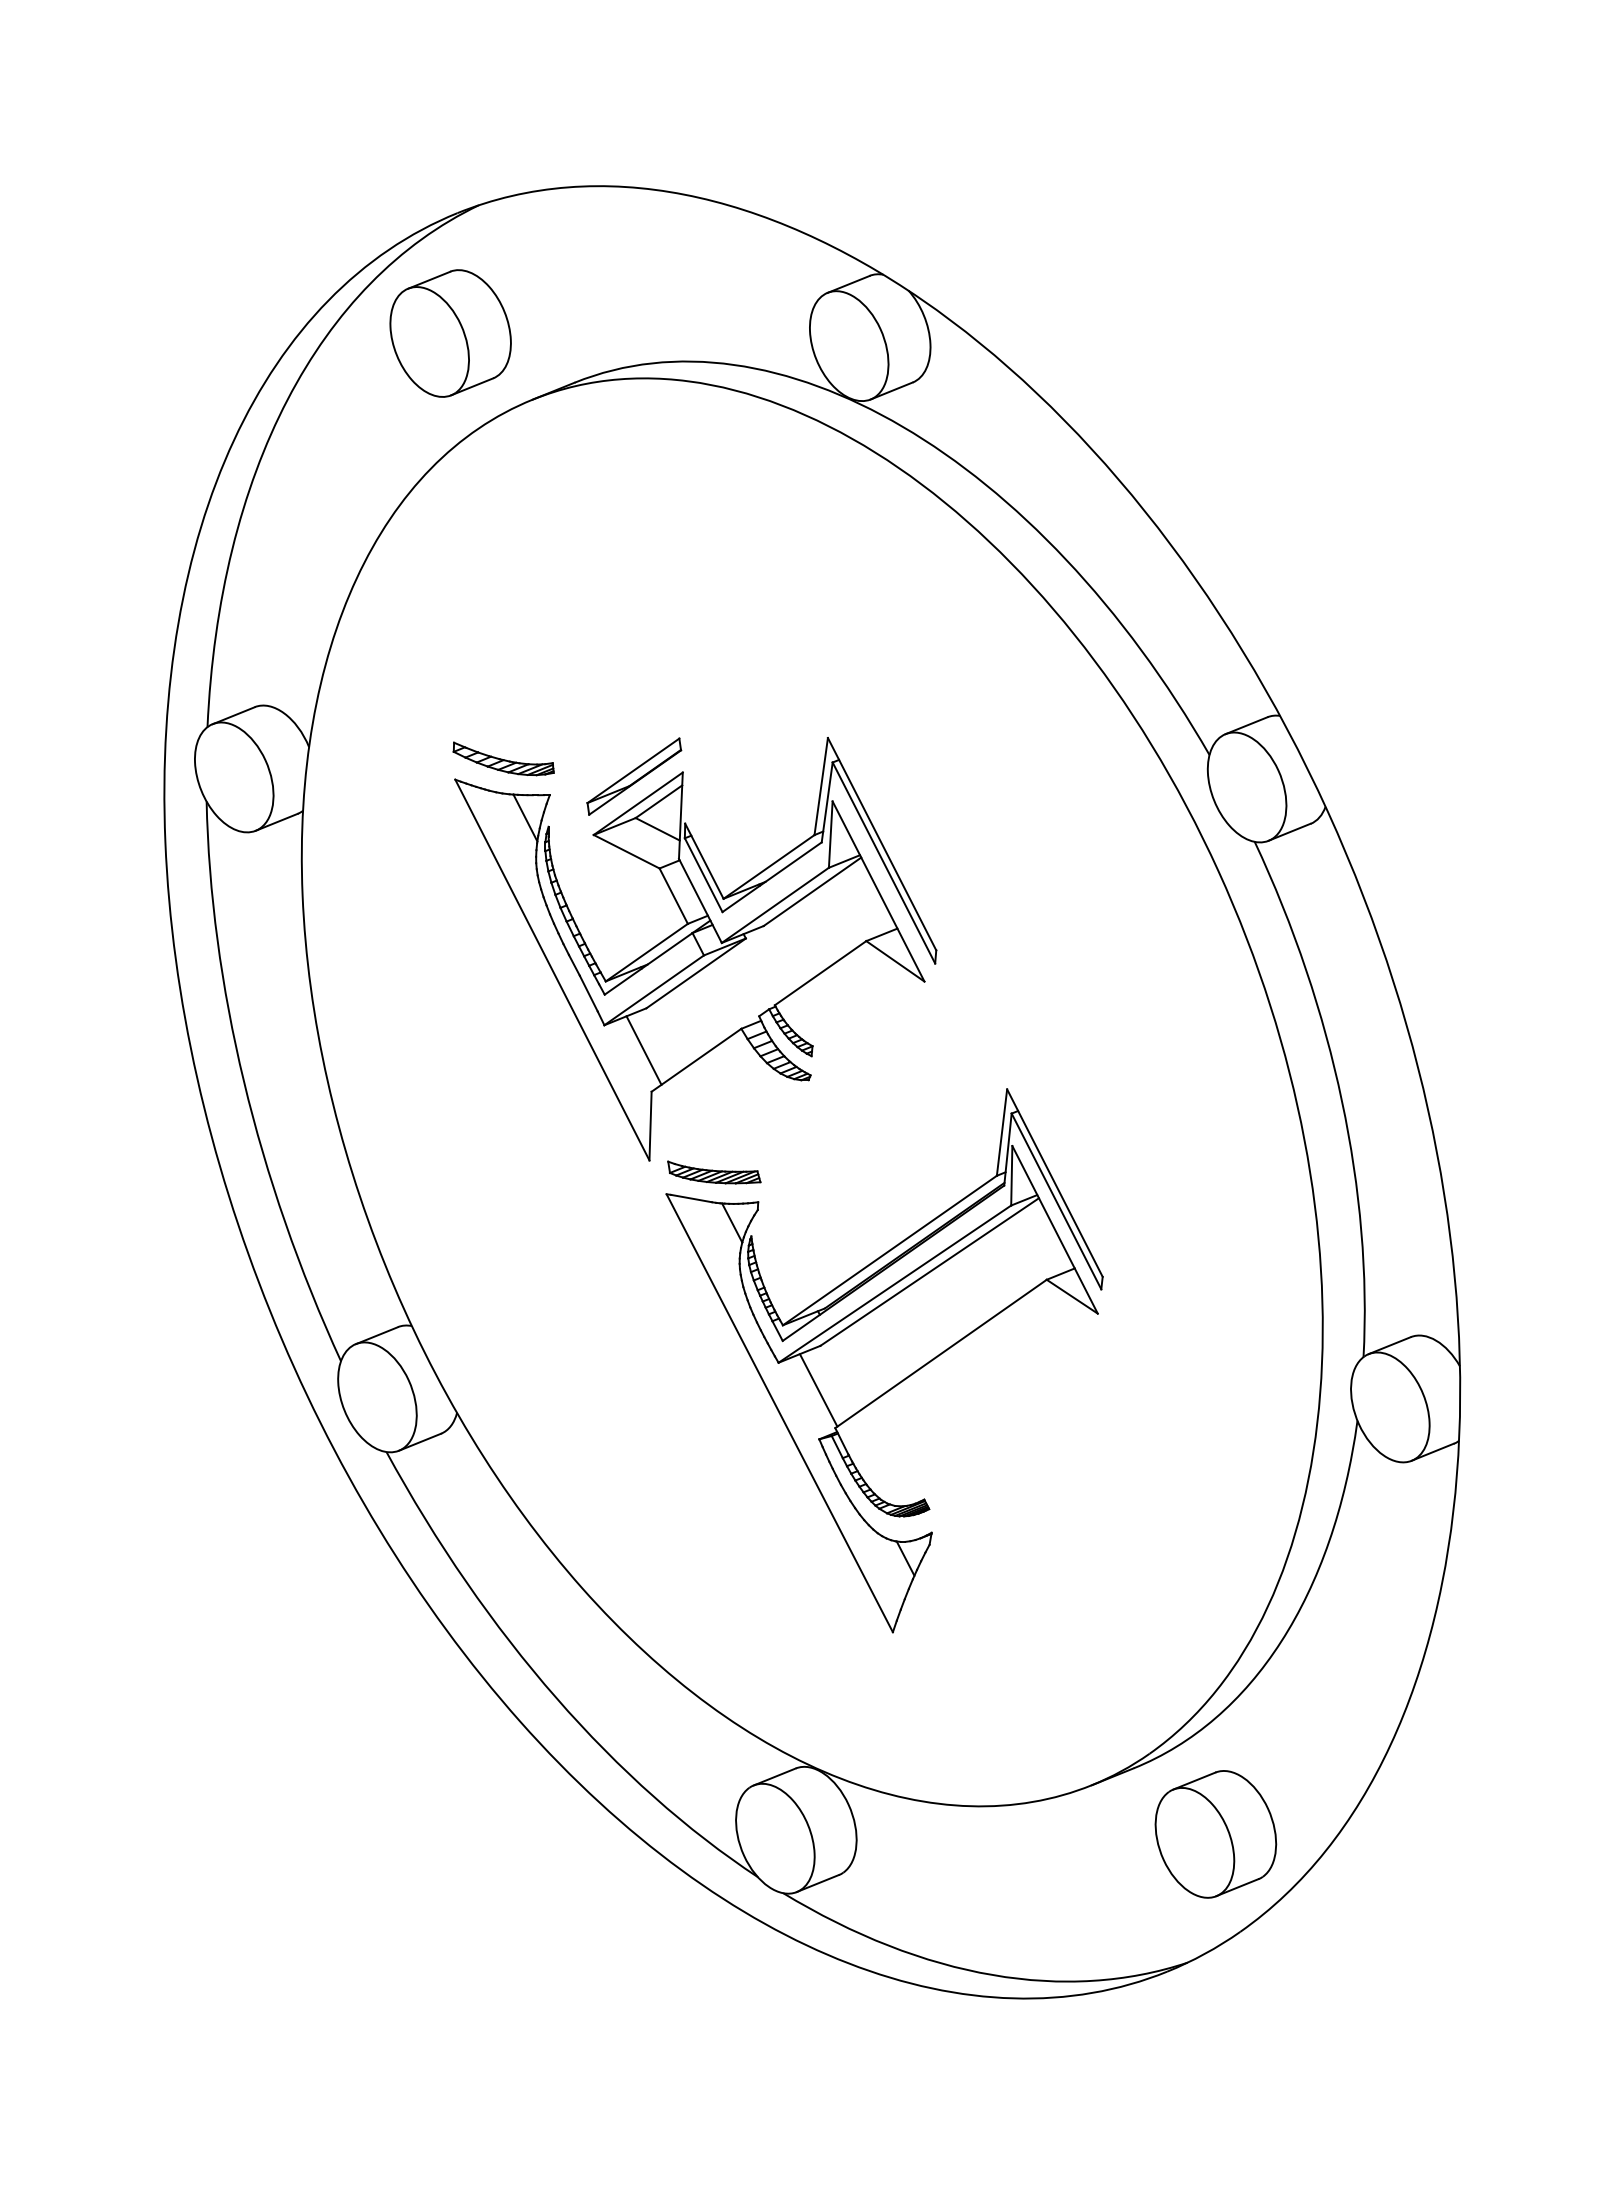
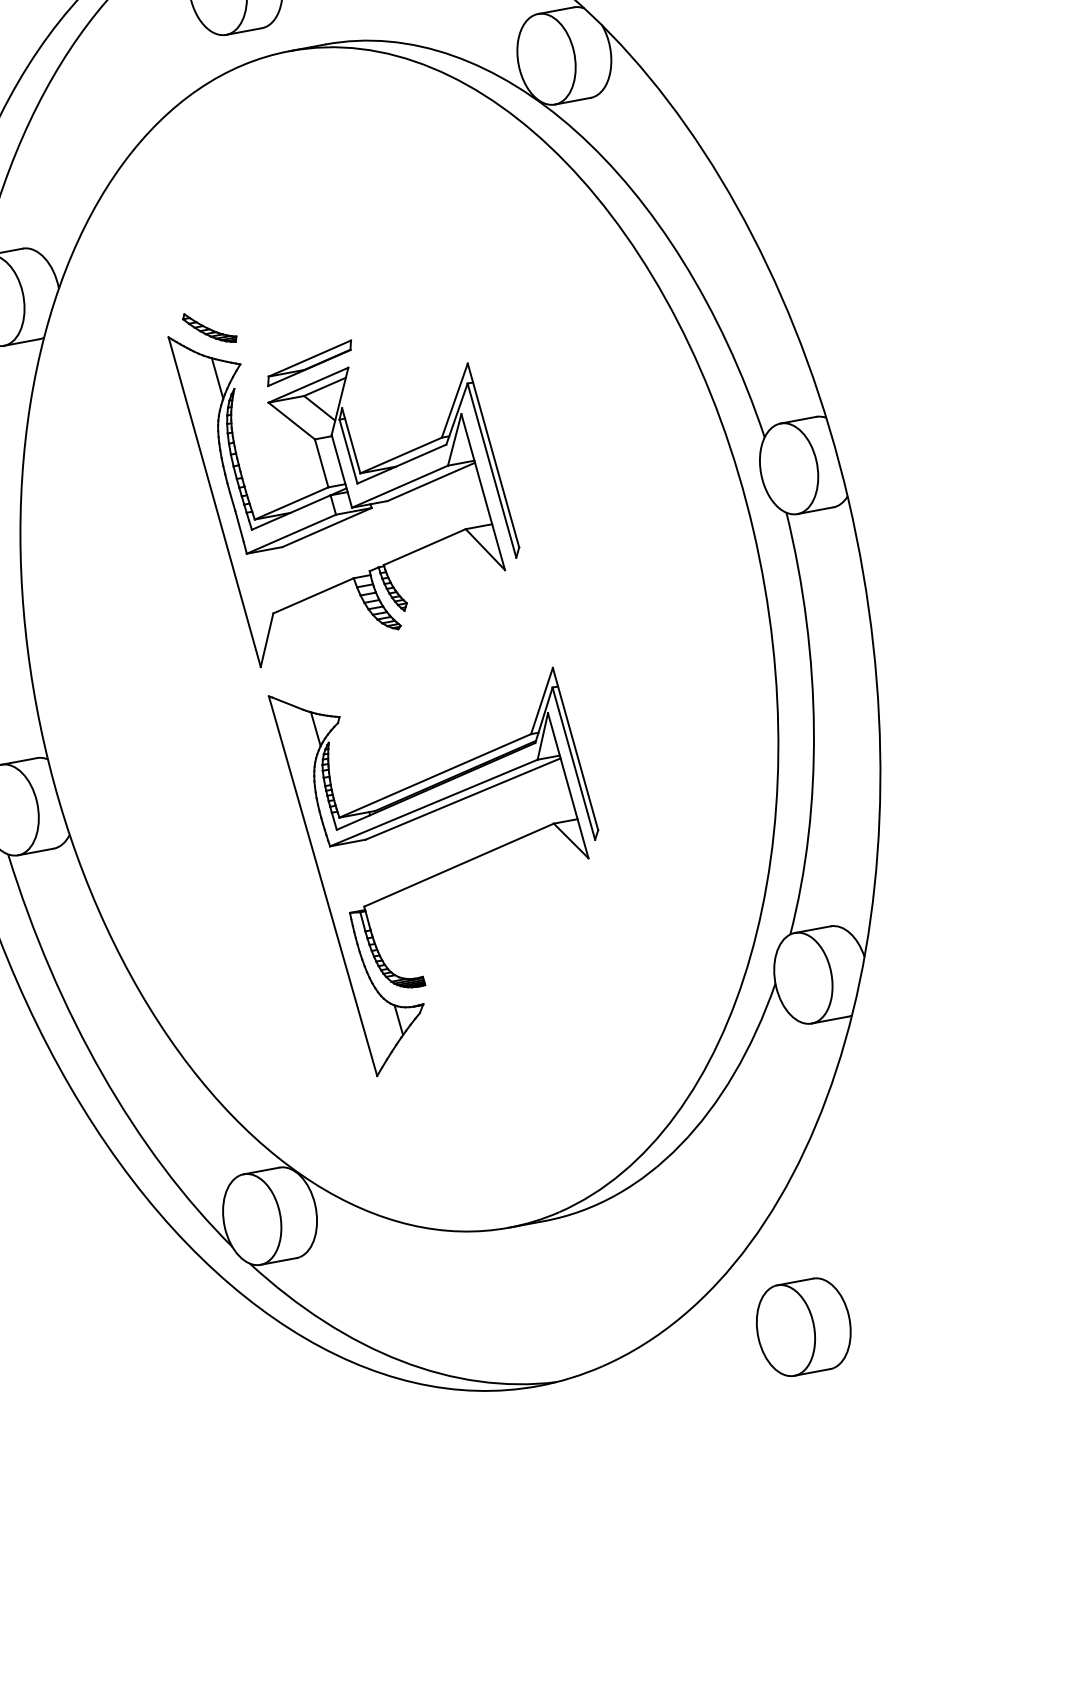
part: (503, 758) -> (209, 328), size x0.7
line: (643, 1050) -> (273, 579), removed
part: (714, 1172) -> (309, 686), removed
line: (818, 1390) -> (357, 874), removed
part: (1215, 1834) -> (803, 1327), moved

